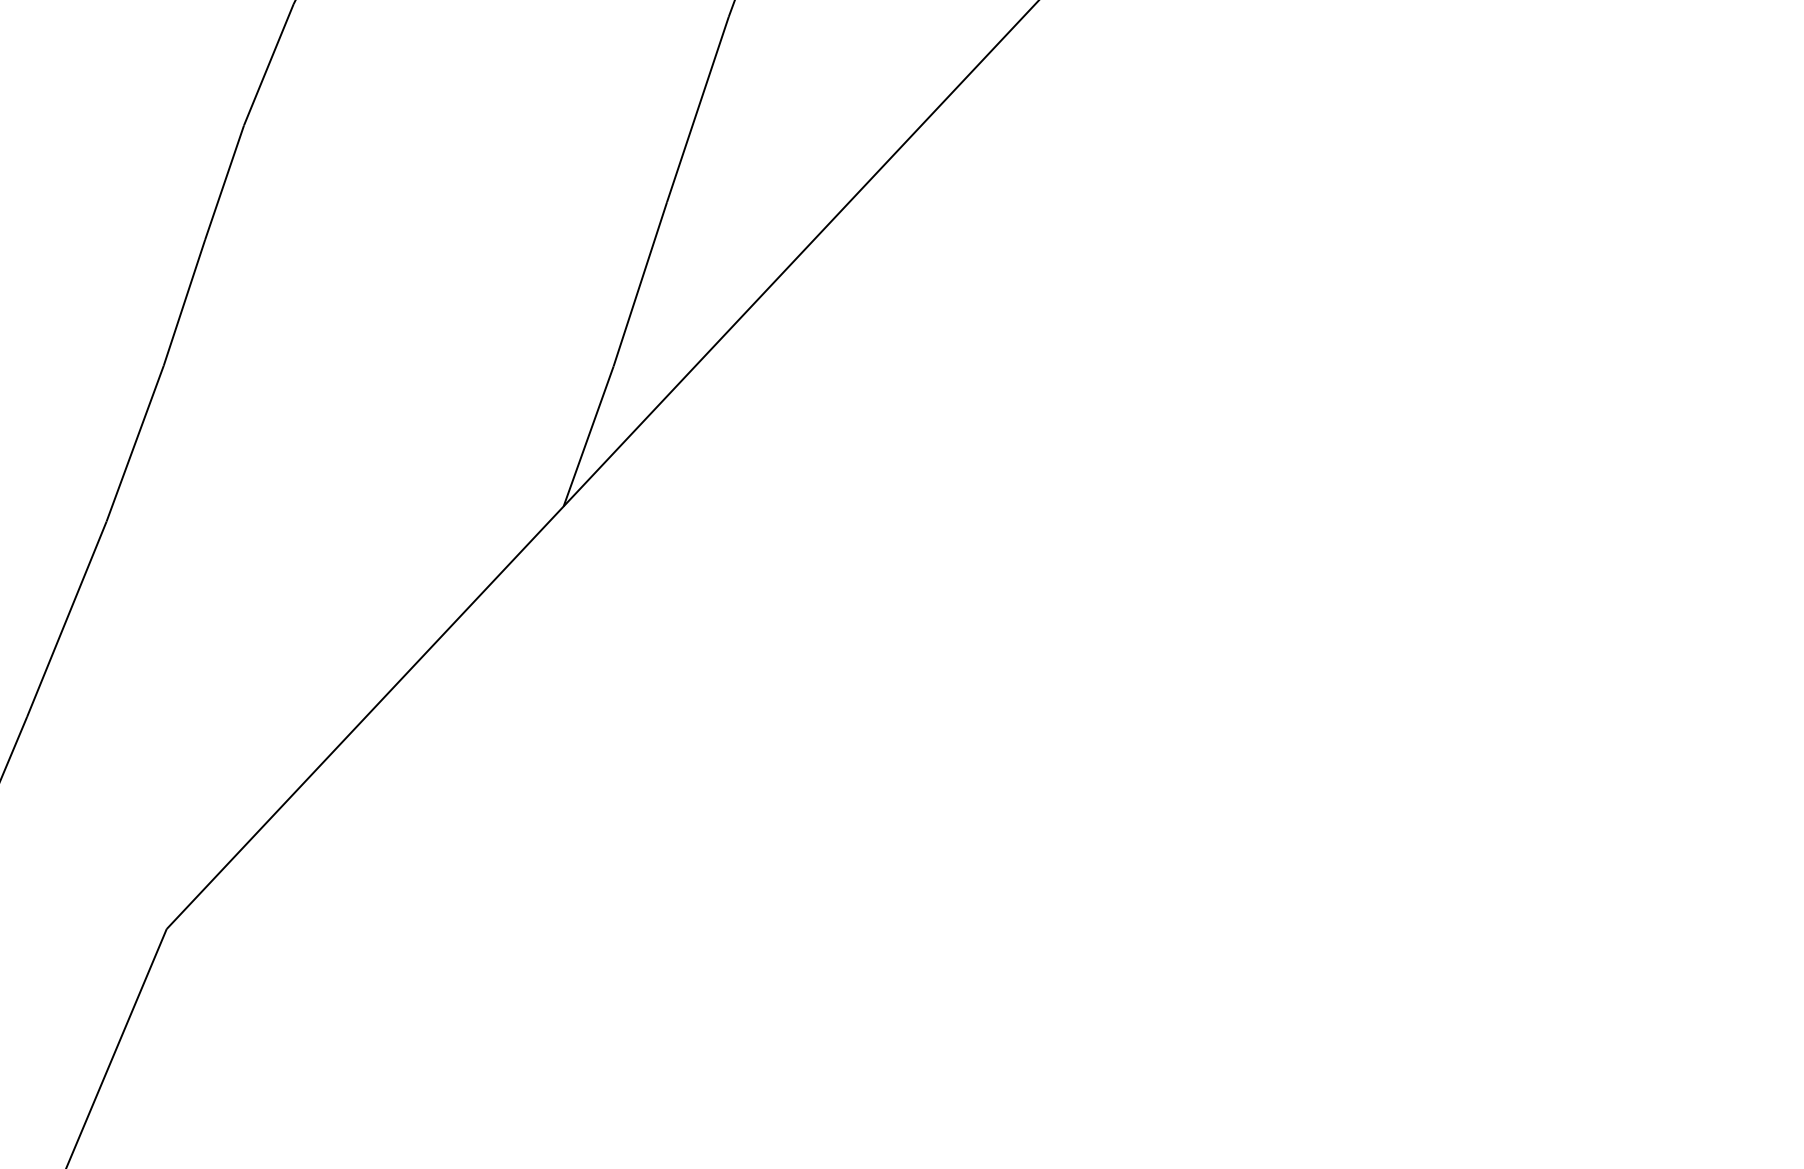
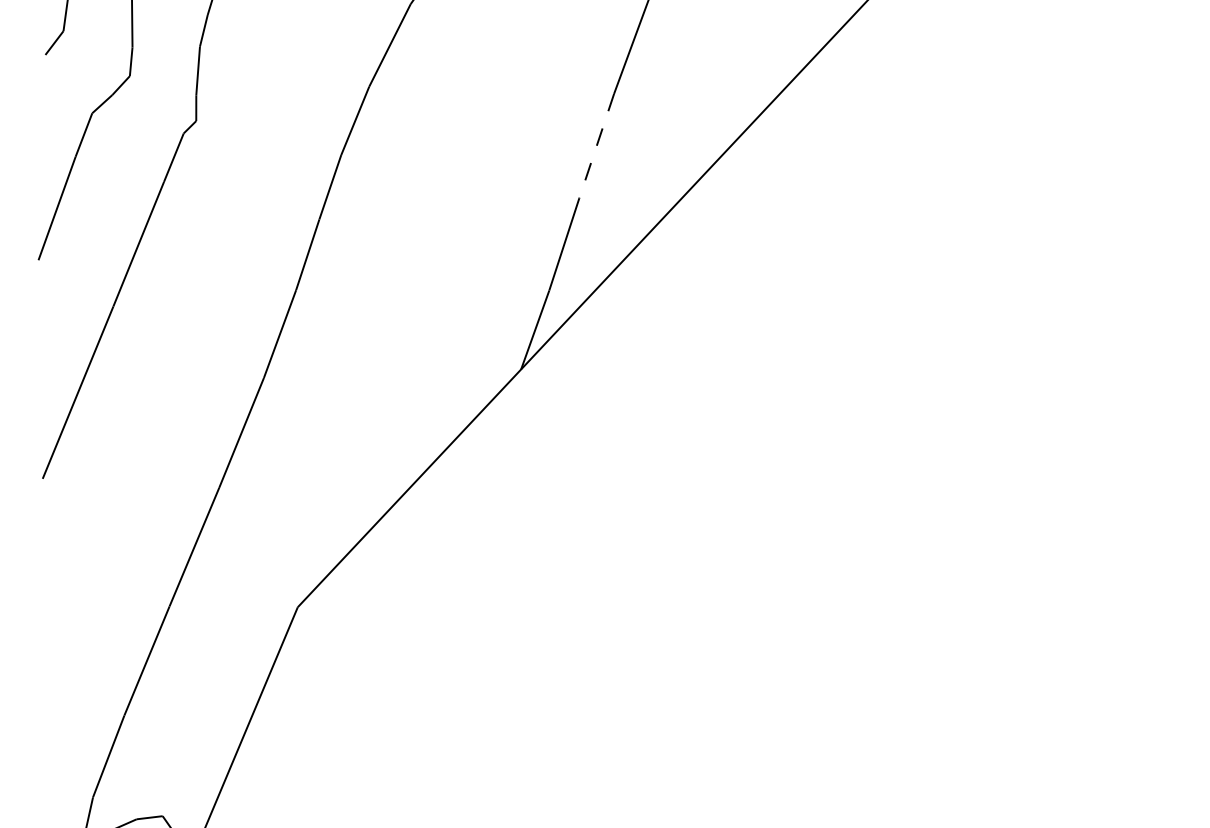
line: (697, 110) -> (596, 146), solid -> dashed

